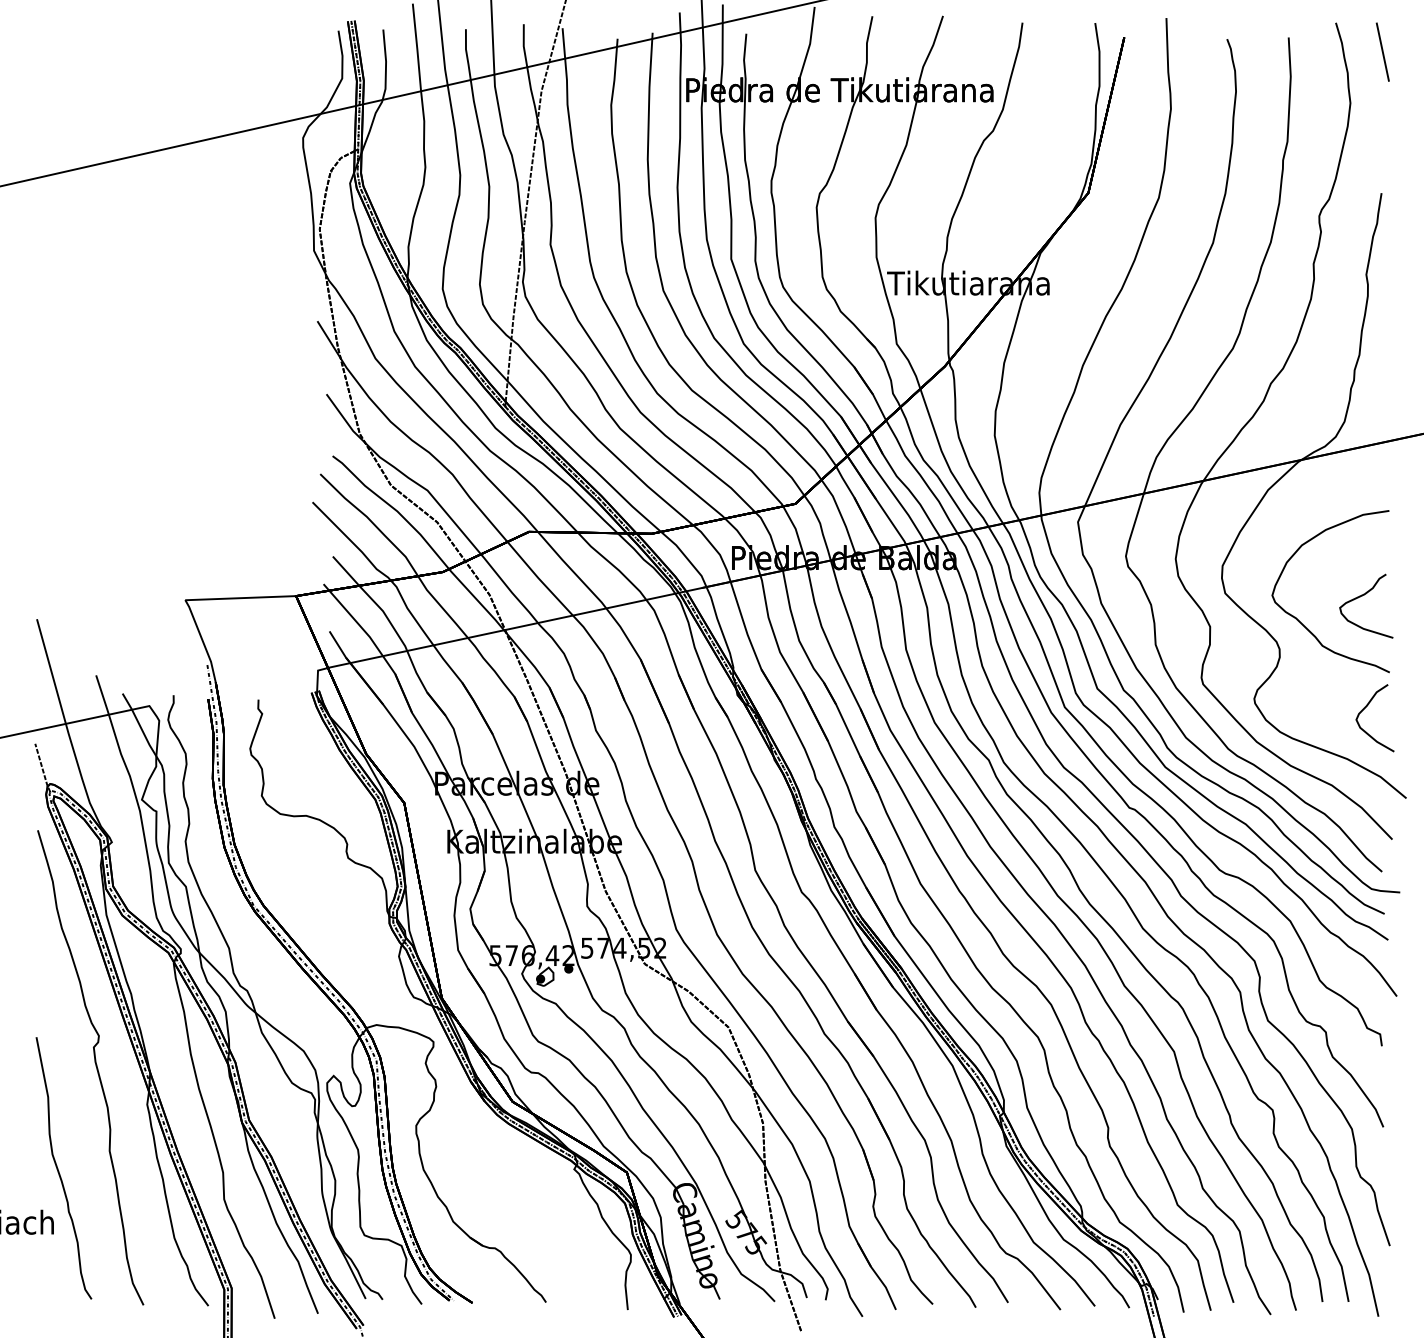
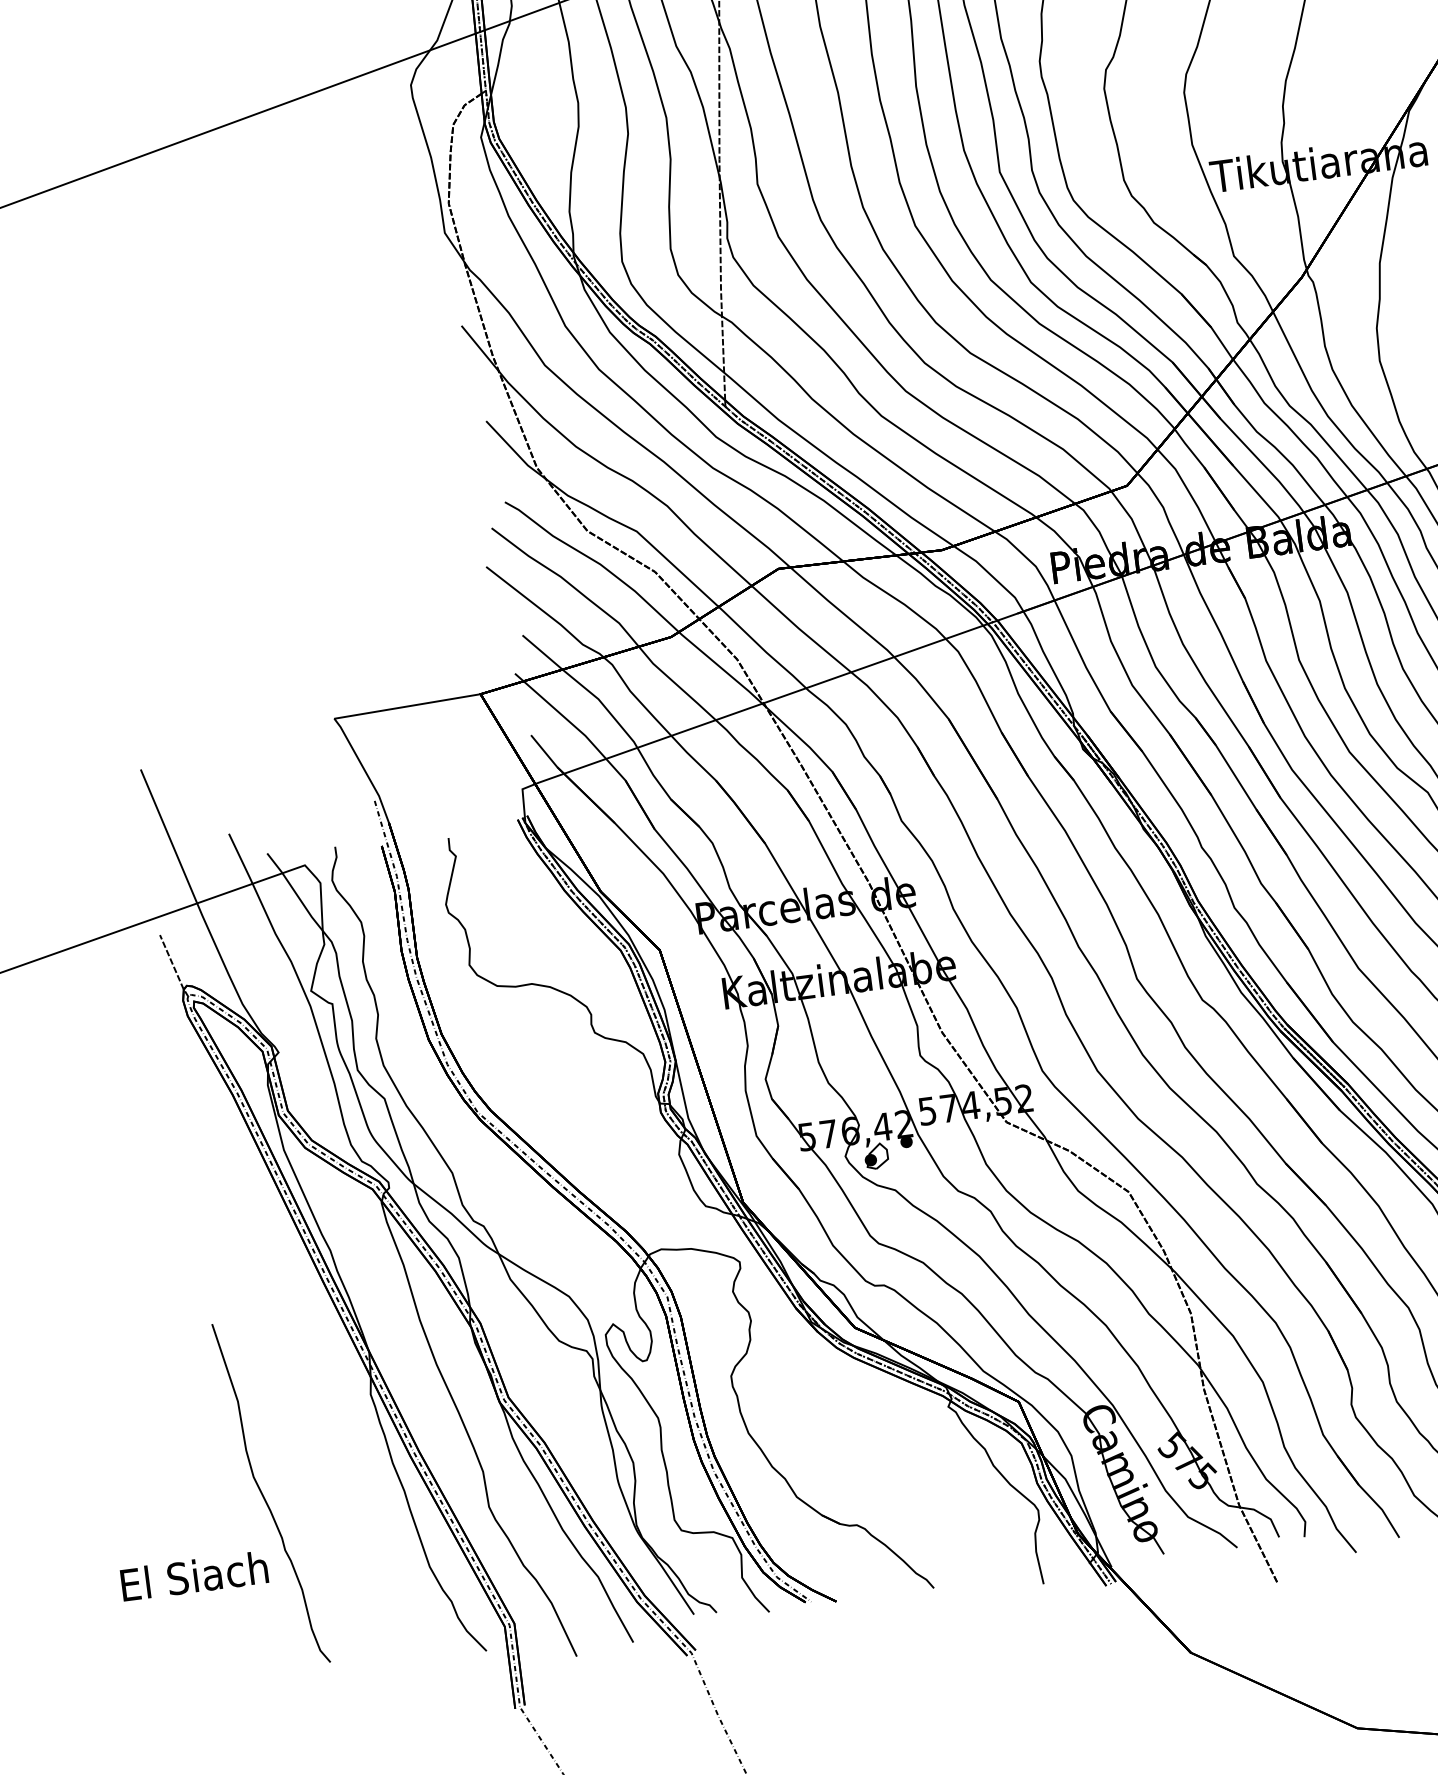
curve: (95, 1066) -> (295, 1352), removed

